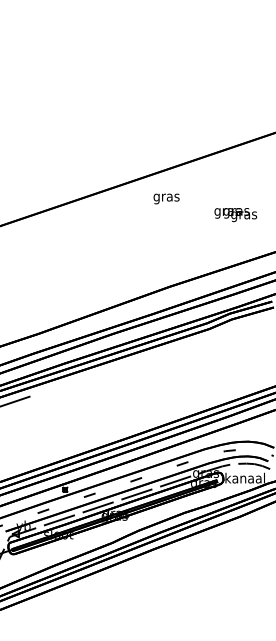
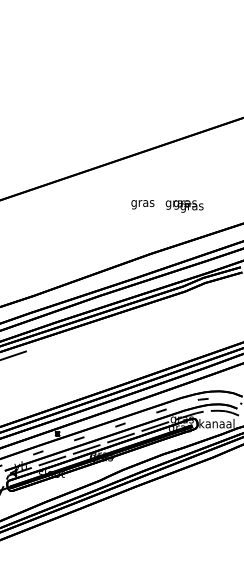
text: (166, 198) -> (142, 204), moved
text: (235, 215) -> (184, 206), moved

